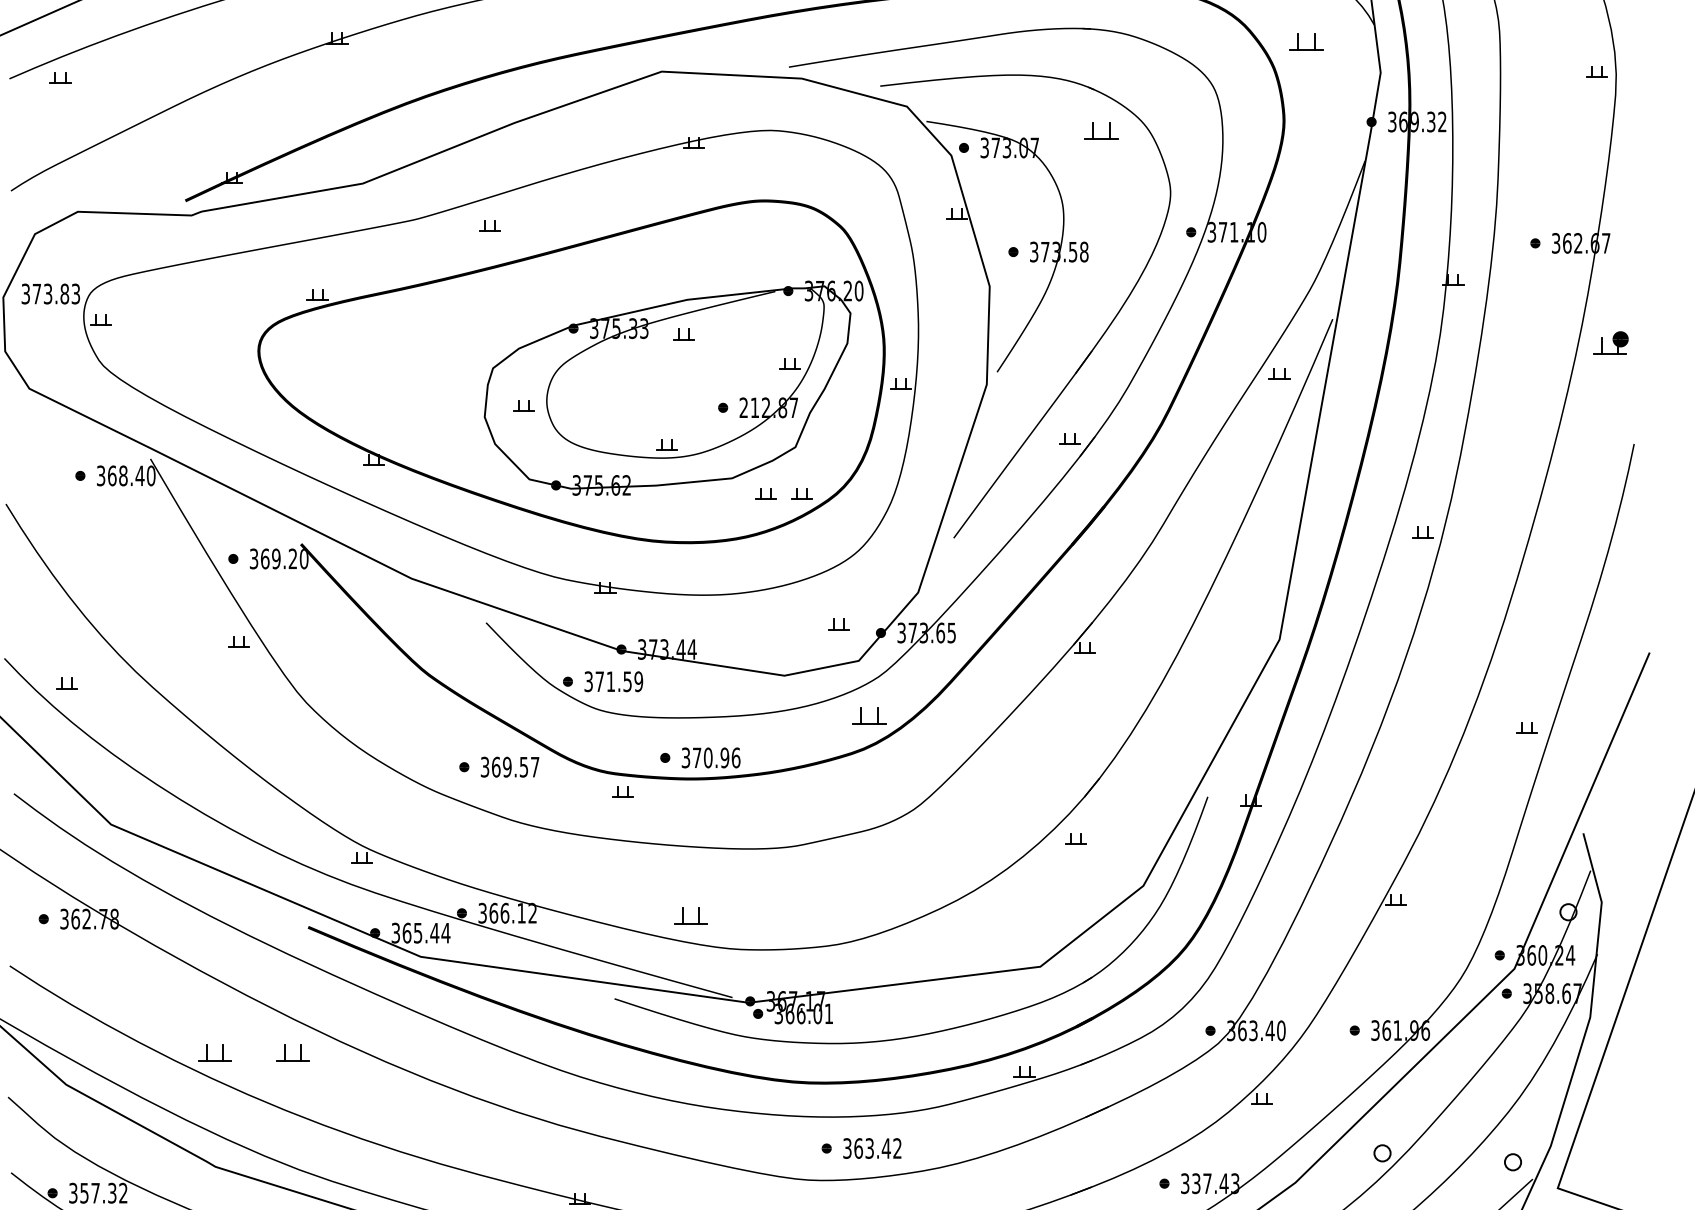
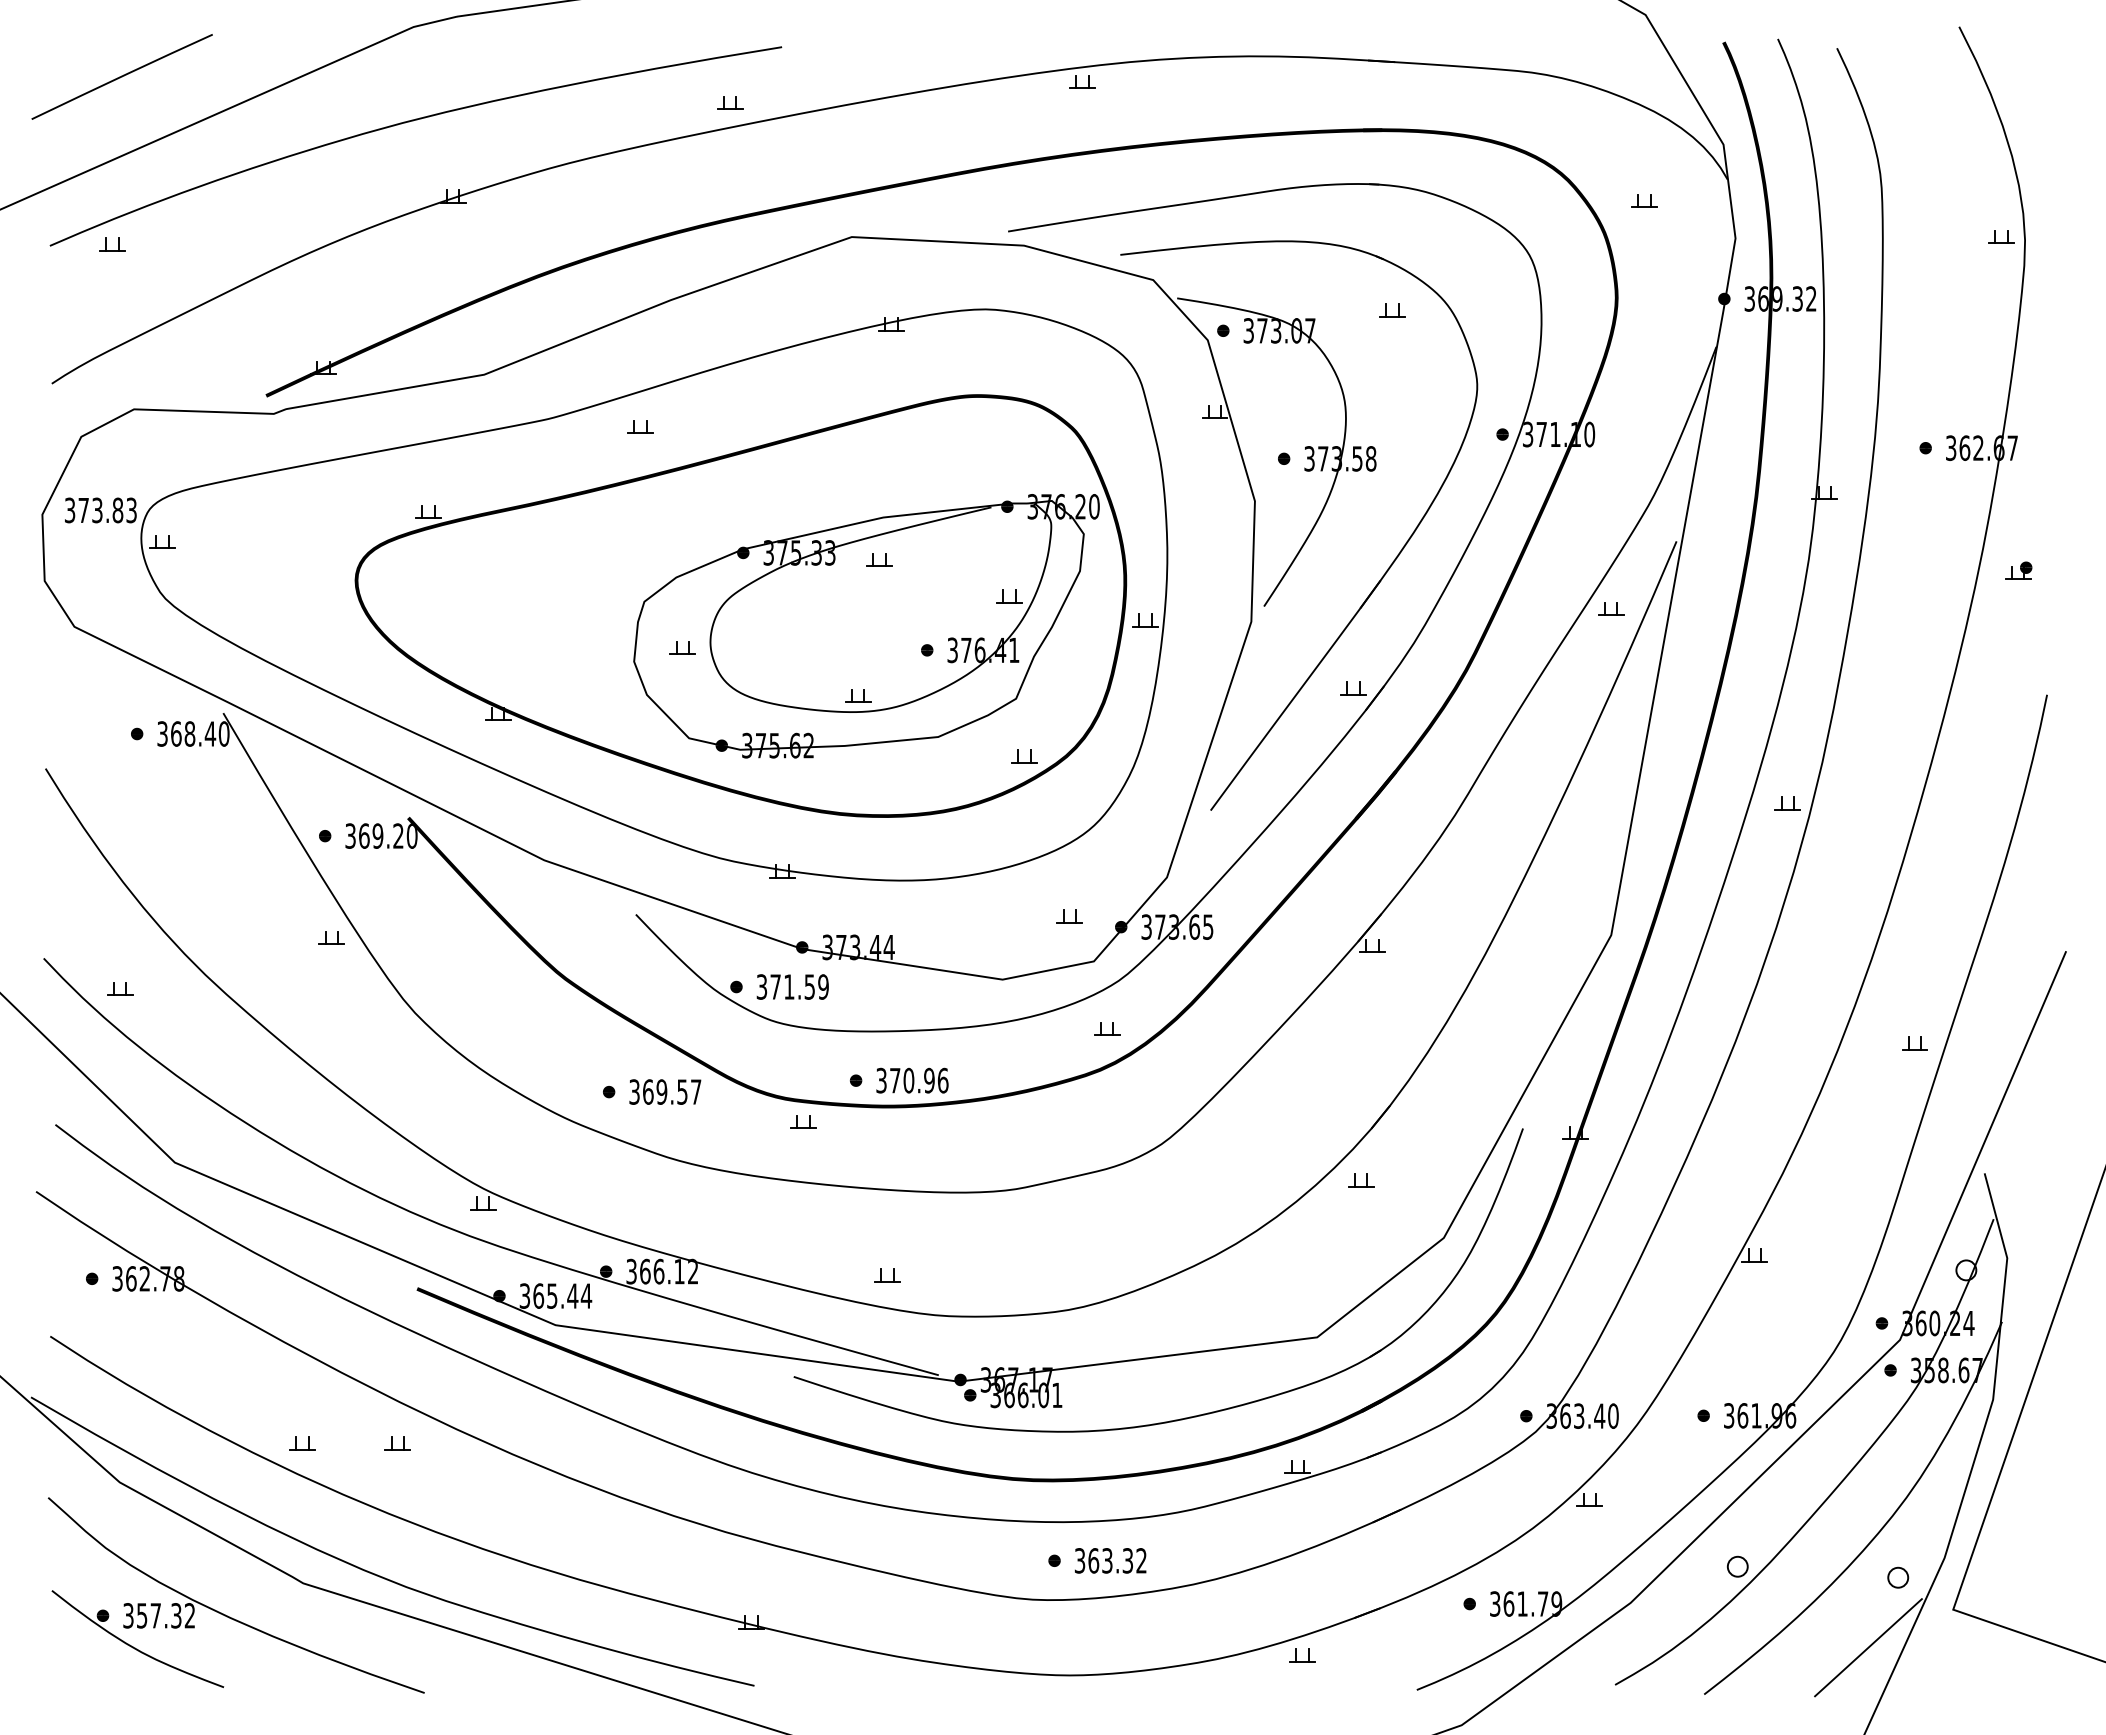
part: (1306, 41) -> (1644, 200), size x0.62
part: (1101, 131) -> (1392, 310), size x0.62
part: (1610, 342) -> (2018, 570), size x0.62
text: (768, 407) -> (983, 650), 212.87 -> 376.41
part: (765, 494) -> (979, 756), removed
part: (869, 715) -> (1107, 1028), size x0.62
part: (690, 916) -> (887, 1275), size x0.62
part: (214, 1053) -> (302, 1443), size x0.62
part: (292, 1053) -> (397, 1443), size x0.62
text: (886, 1148) -> (1127, 1560), 363.42 -> 363.32
text: (1215, 1183) -> (1532, 1603), 337.43 -> 361.79

